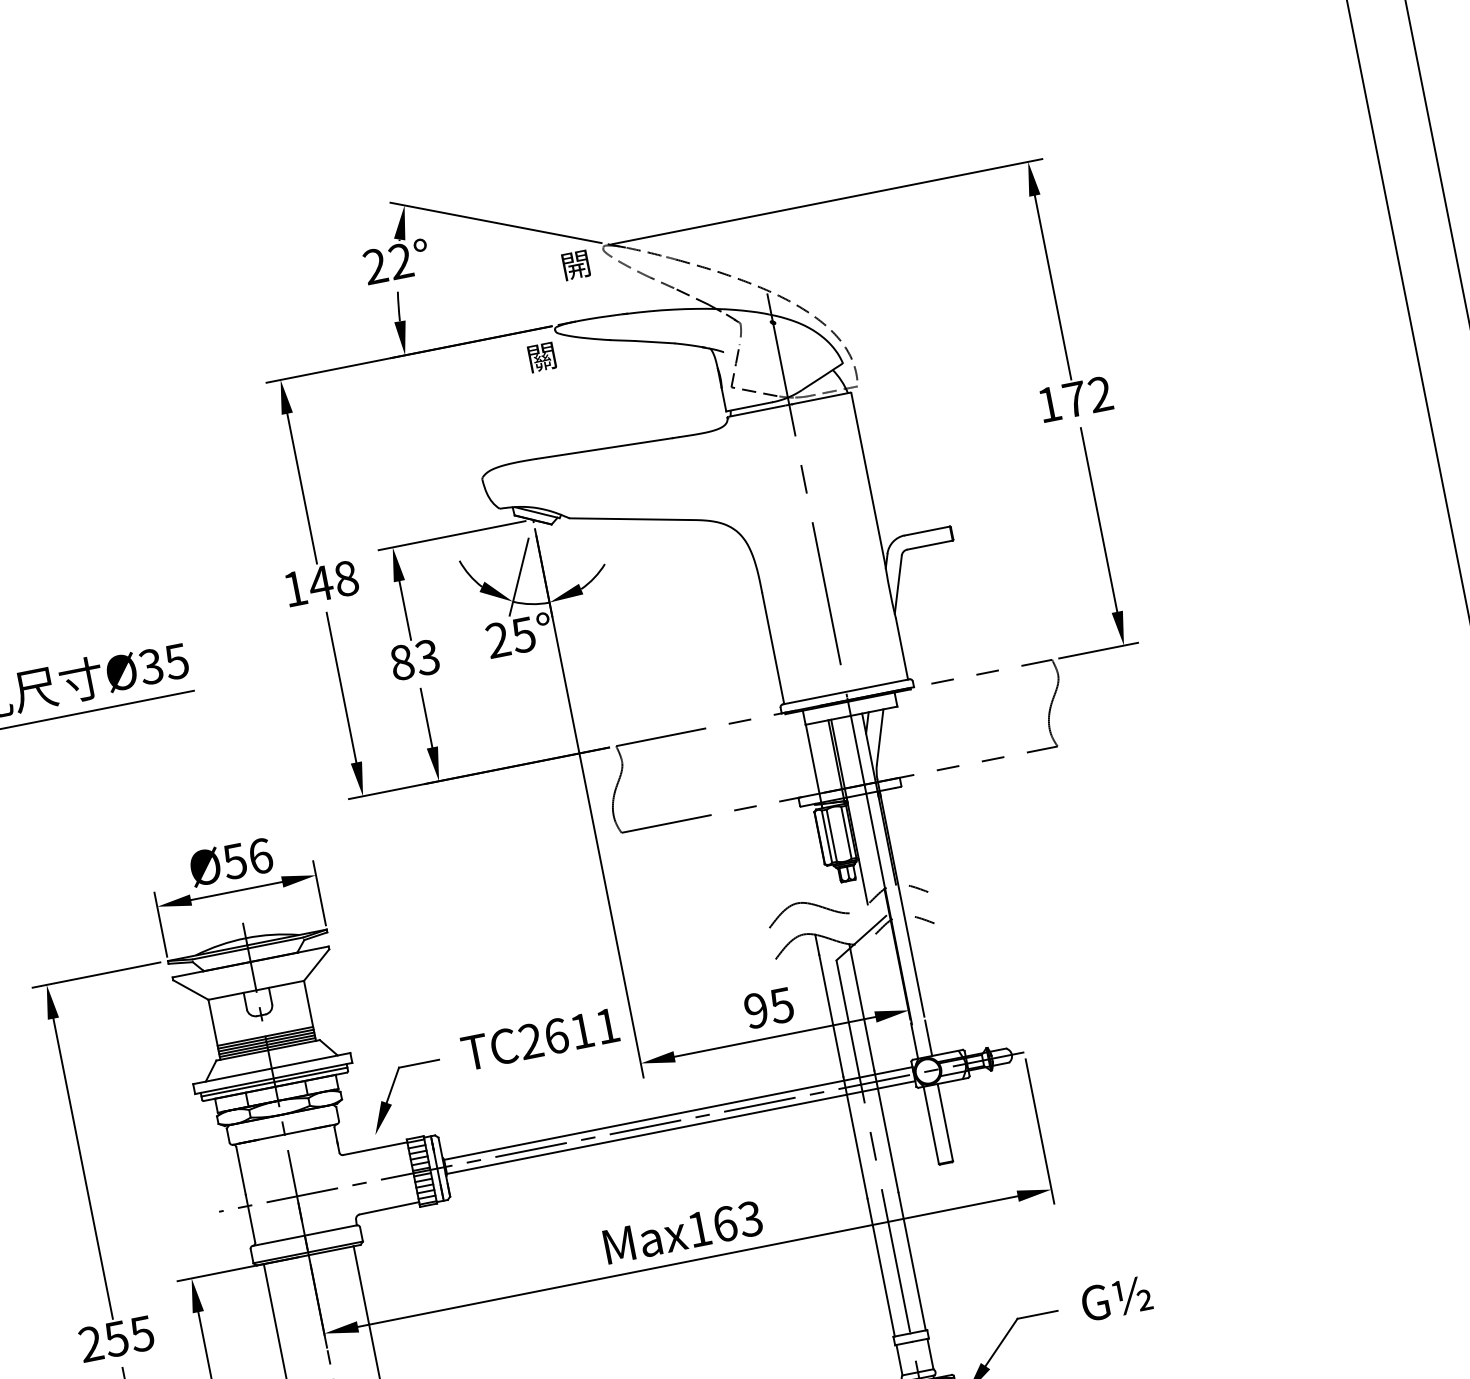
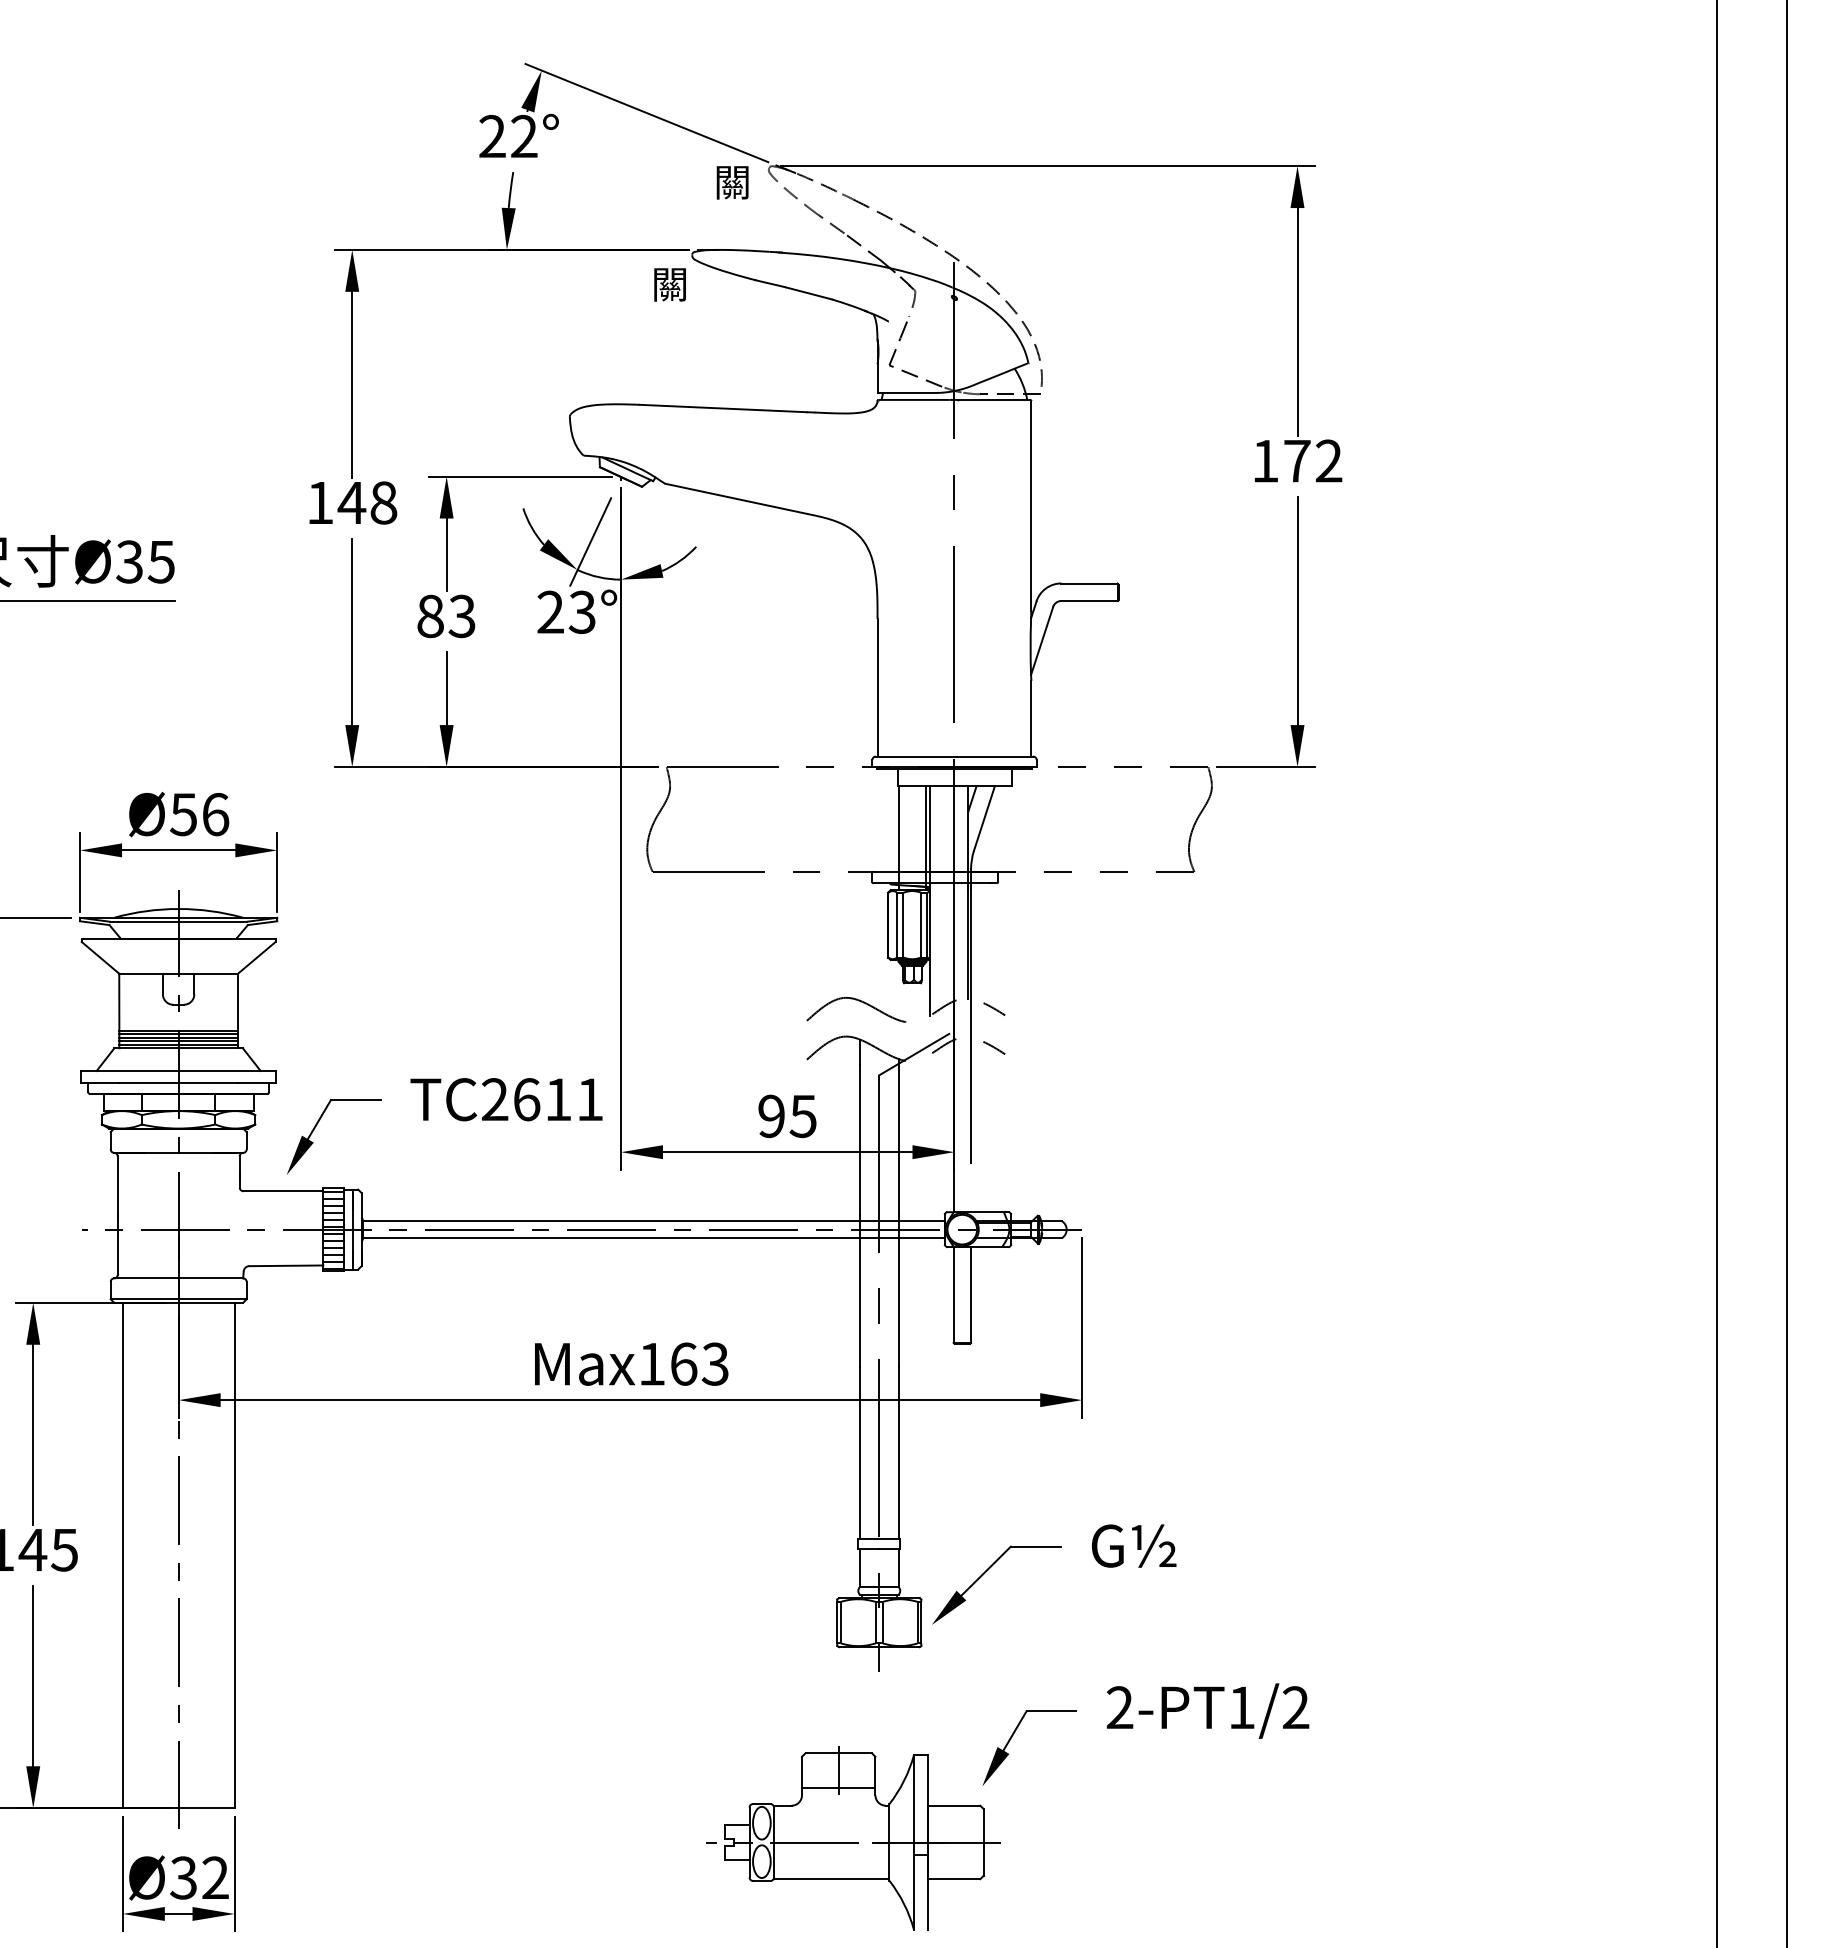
text: (576, 265) -> (733, 183), 開 -> 關
text: (522, 634) -> (581, 611), 25° -> 23°
line: (929, 1038) -> (971, 1190), removed
line: (274, 1081) -> (178, 1087), removed

